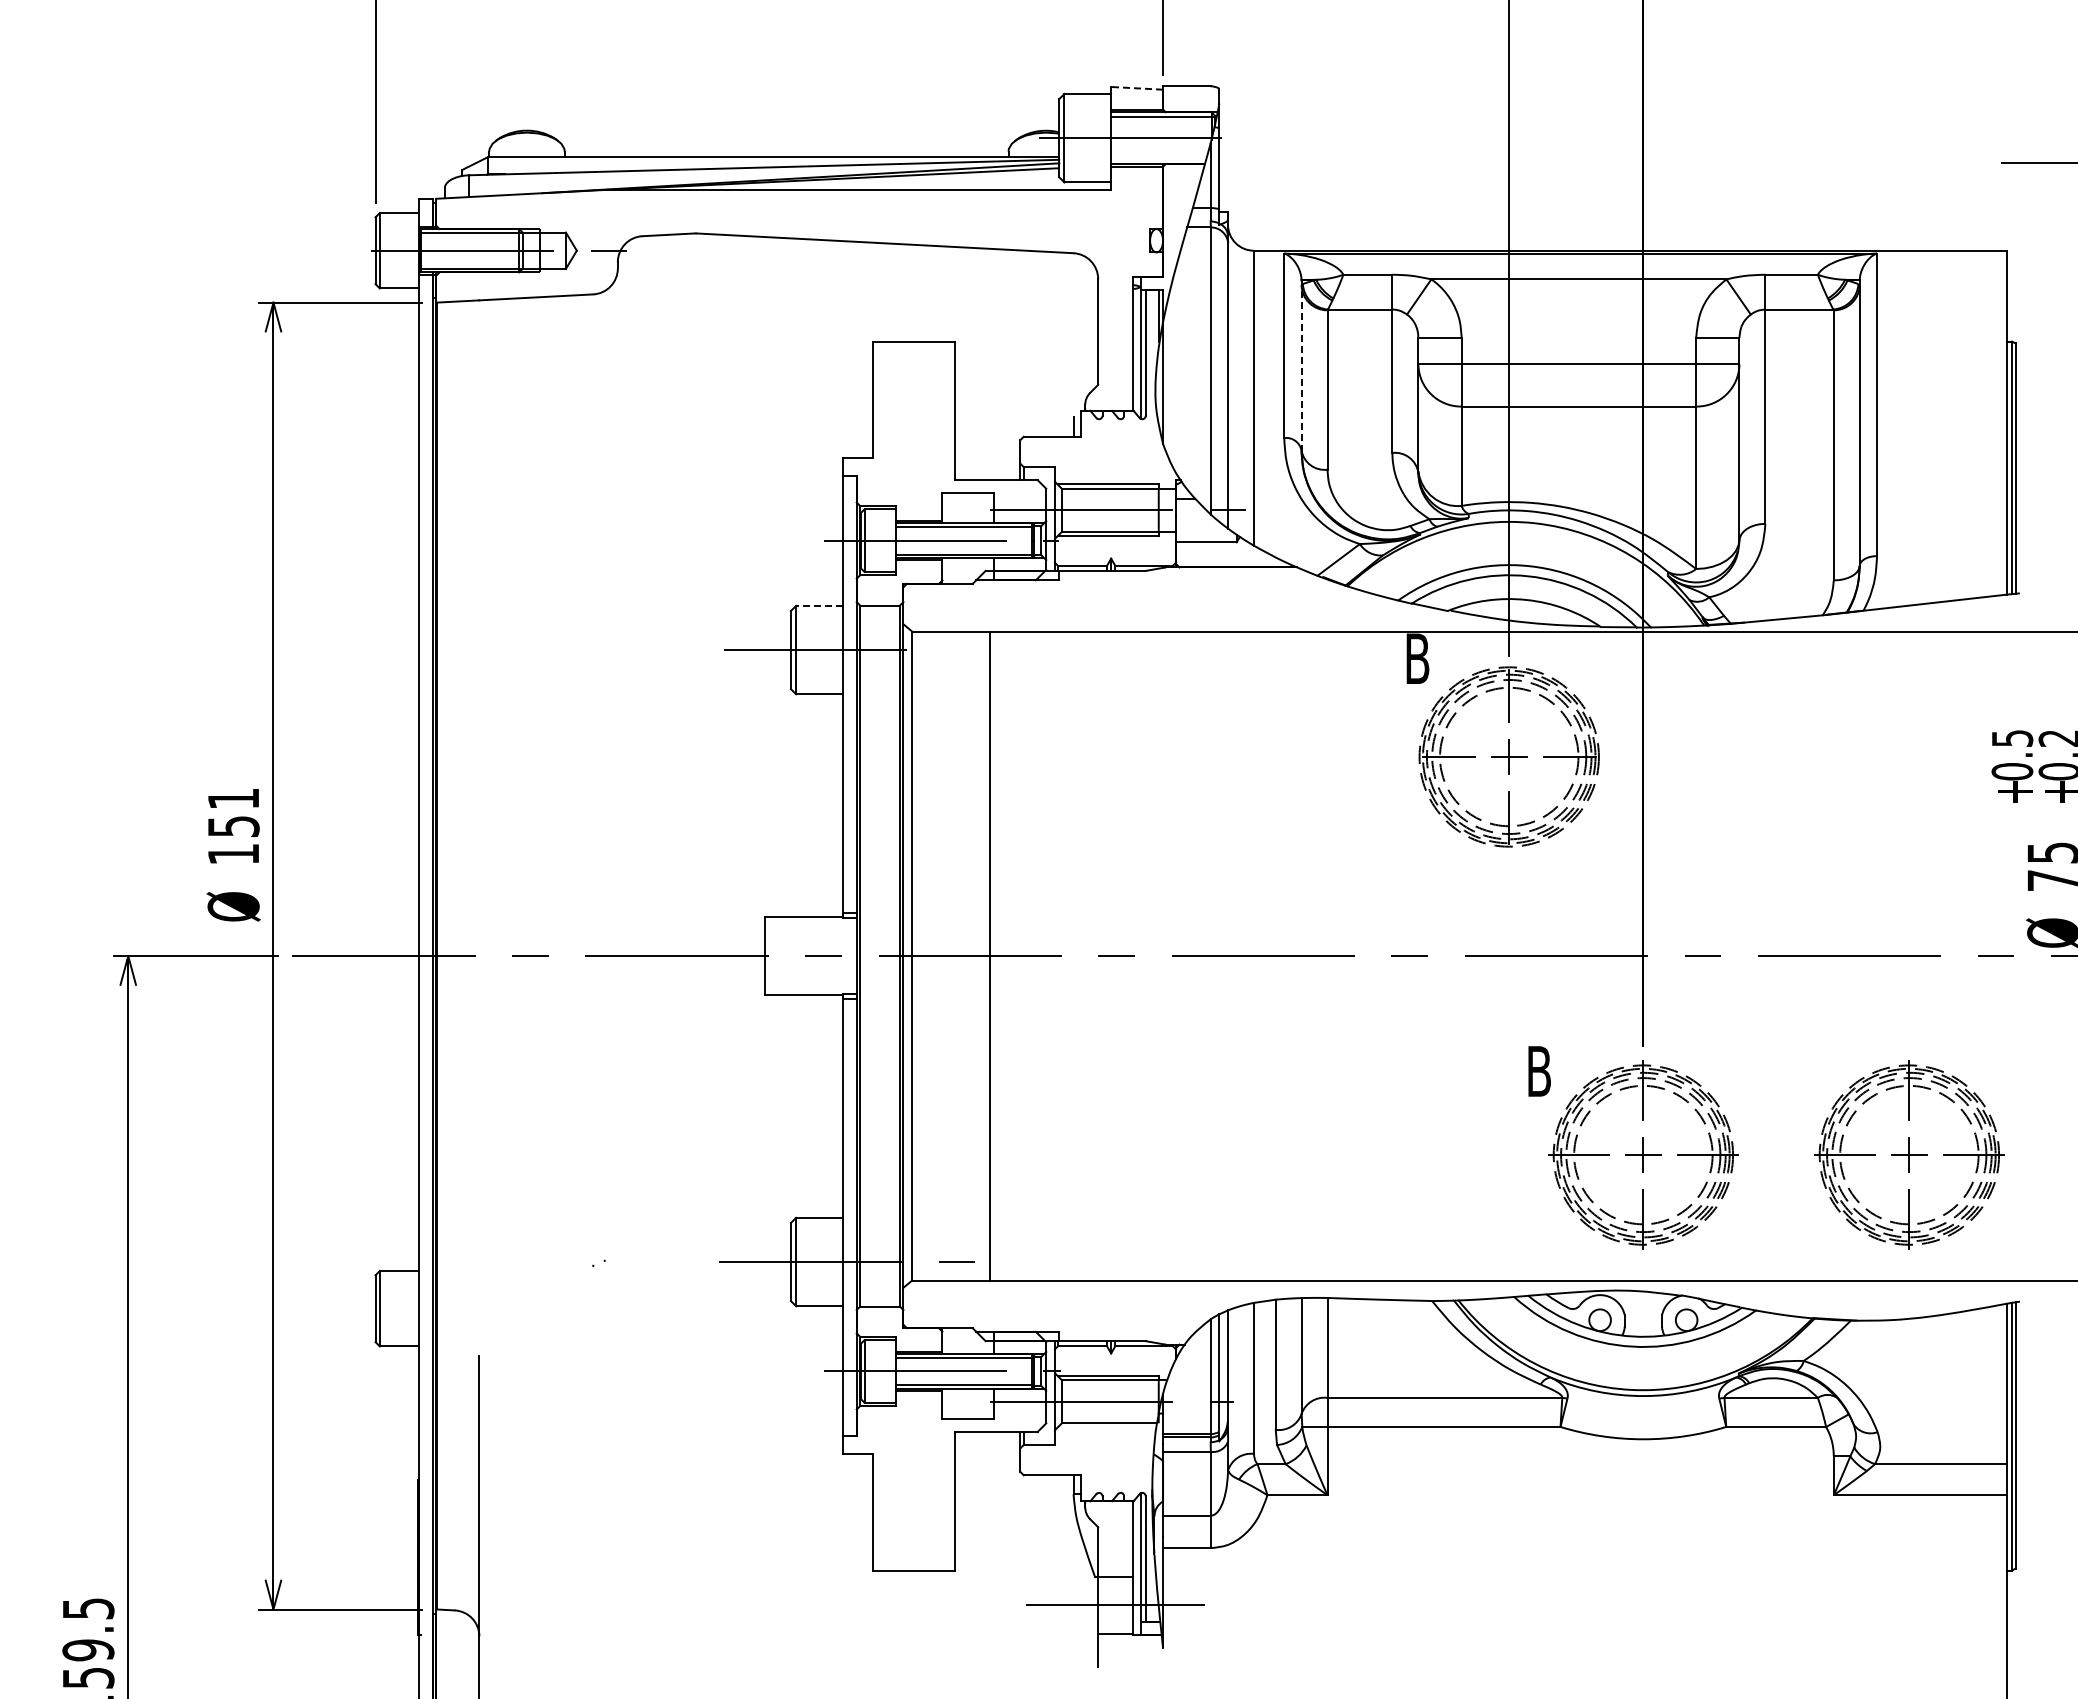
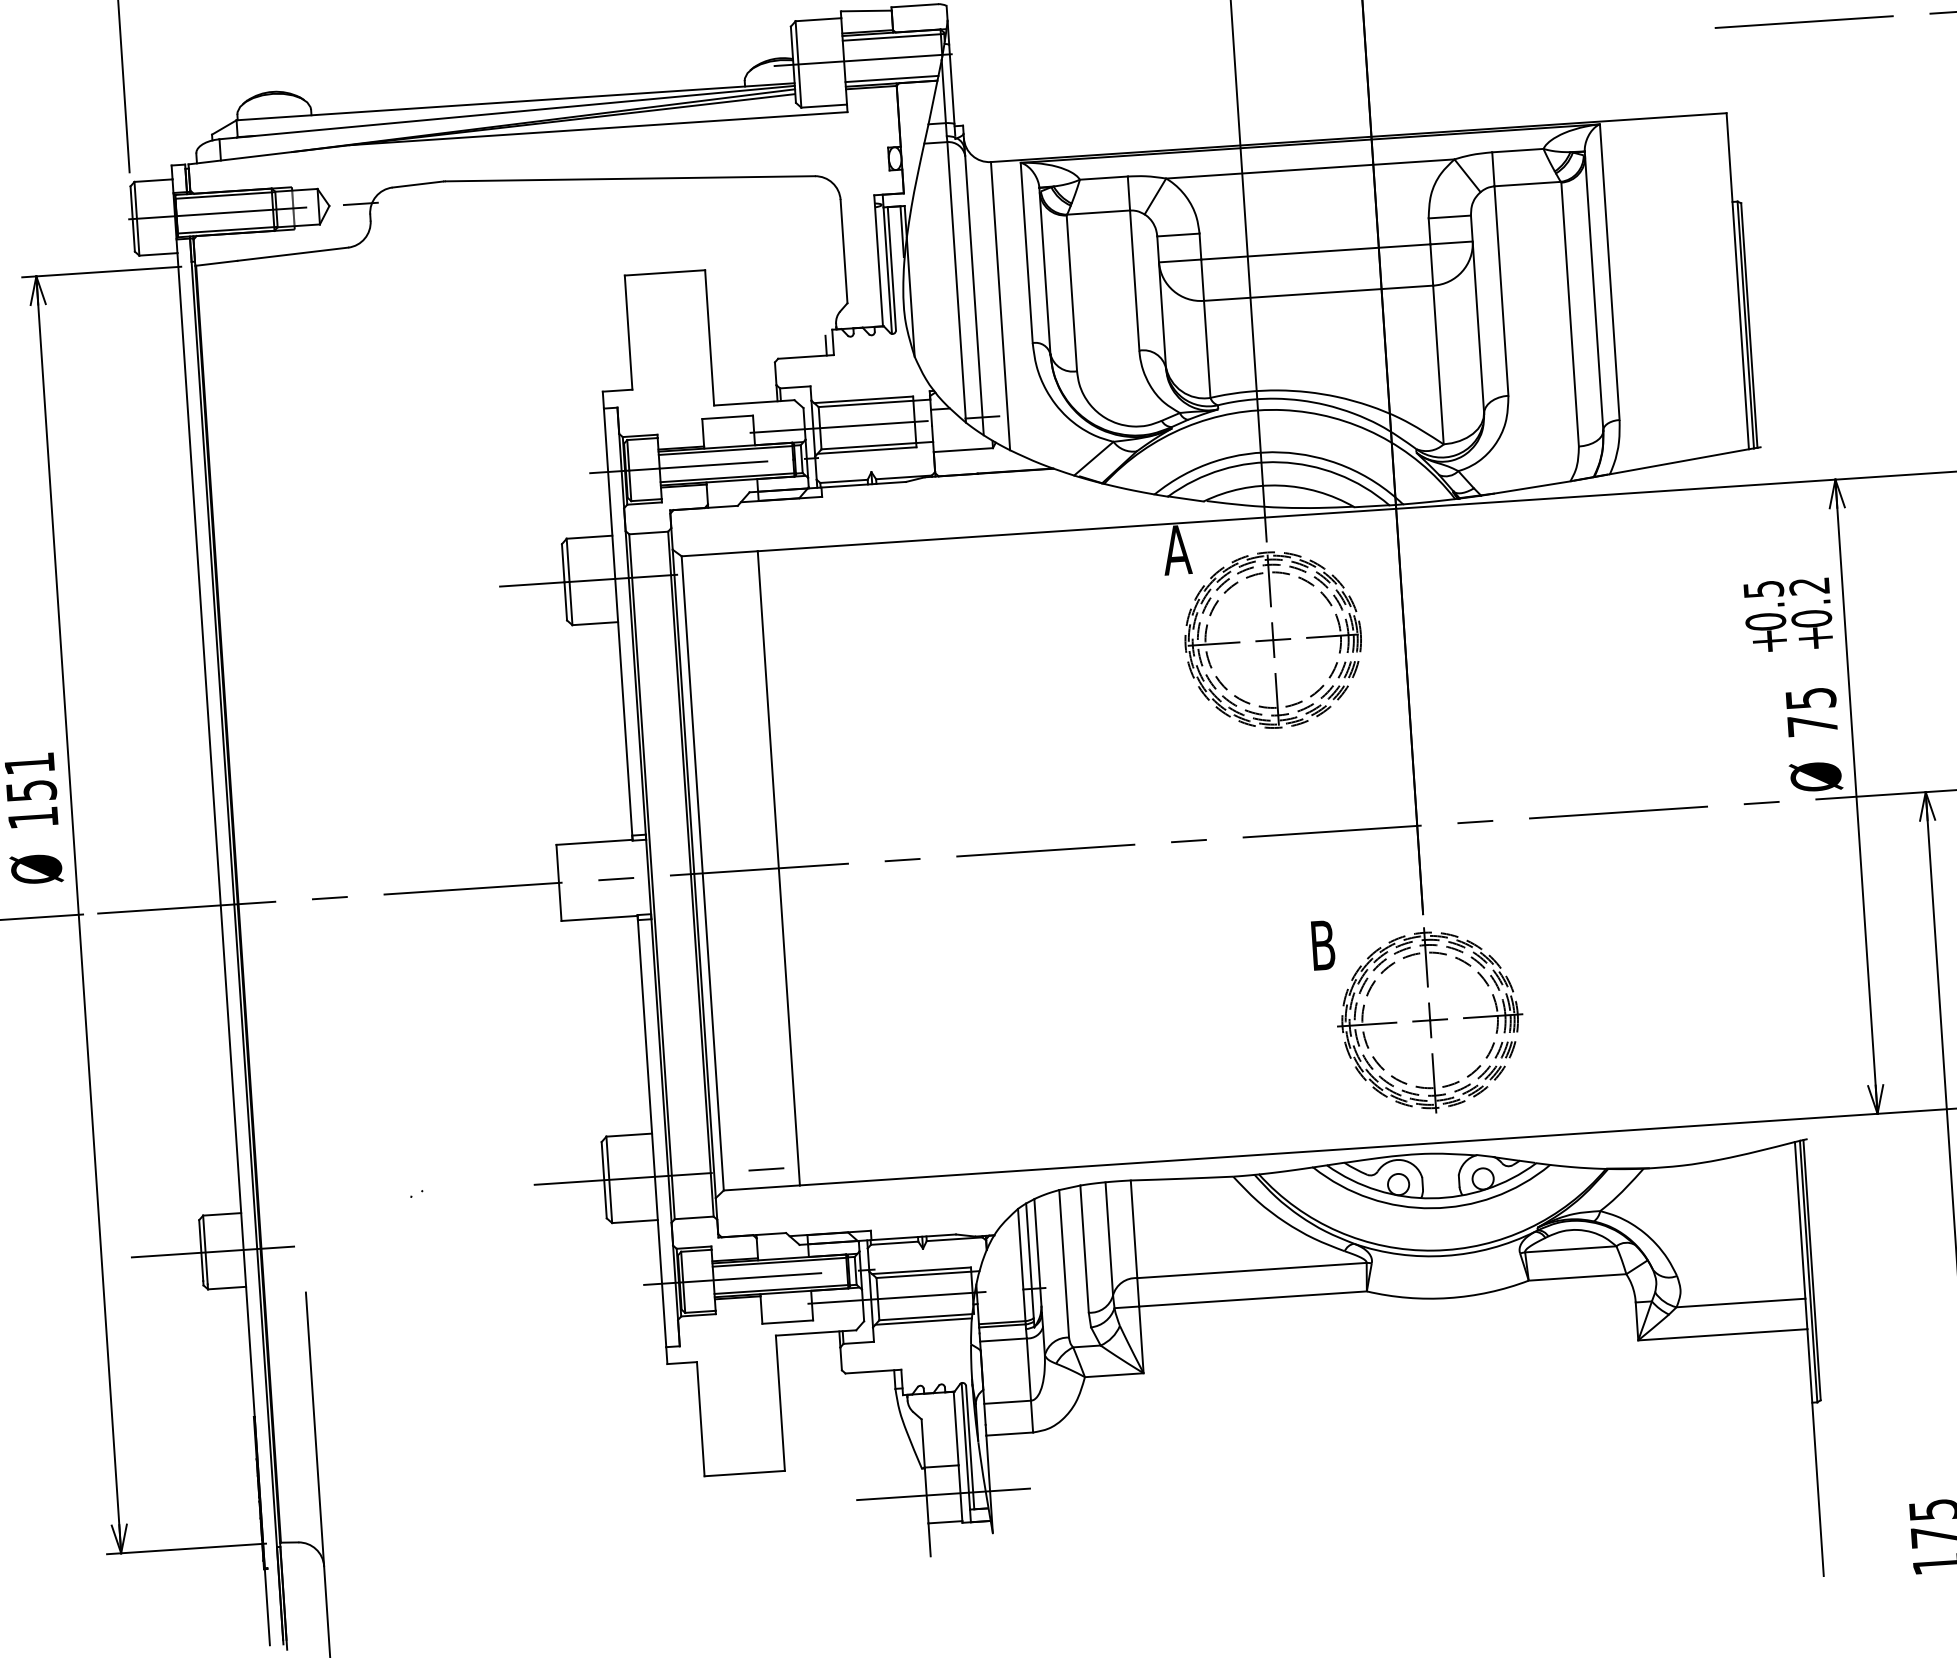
line: (1137, 88) -> (866, 11), dashed -> solid
line: (1158, 159) -> (891, 79), added
line: (1301, 366) -> (1044, 272), dashed -> solid
line: (819, 605) -> (589, 536), dashed -> solid
text: (1417, 658) -> (1177, 549), B -> A
part: (1909, 1154) -> (1690, 1002), removed
line: (387, 1308) -> (213, 1251), added
line: (1106, 1427) -> (923, 1321), added

